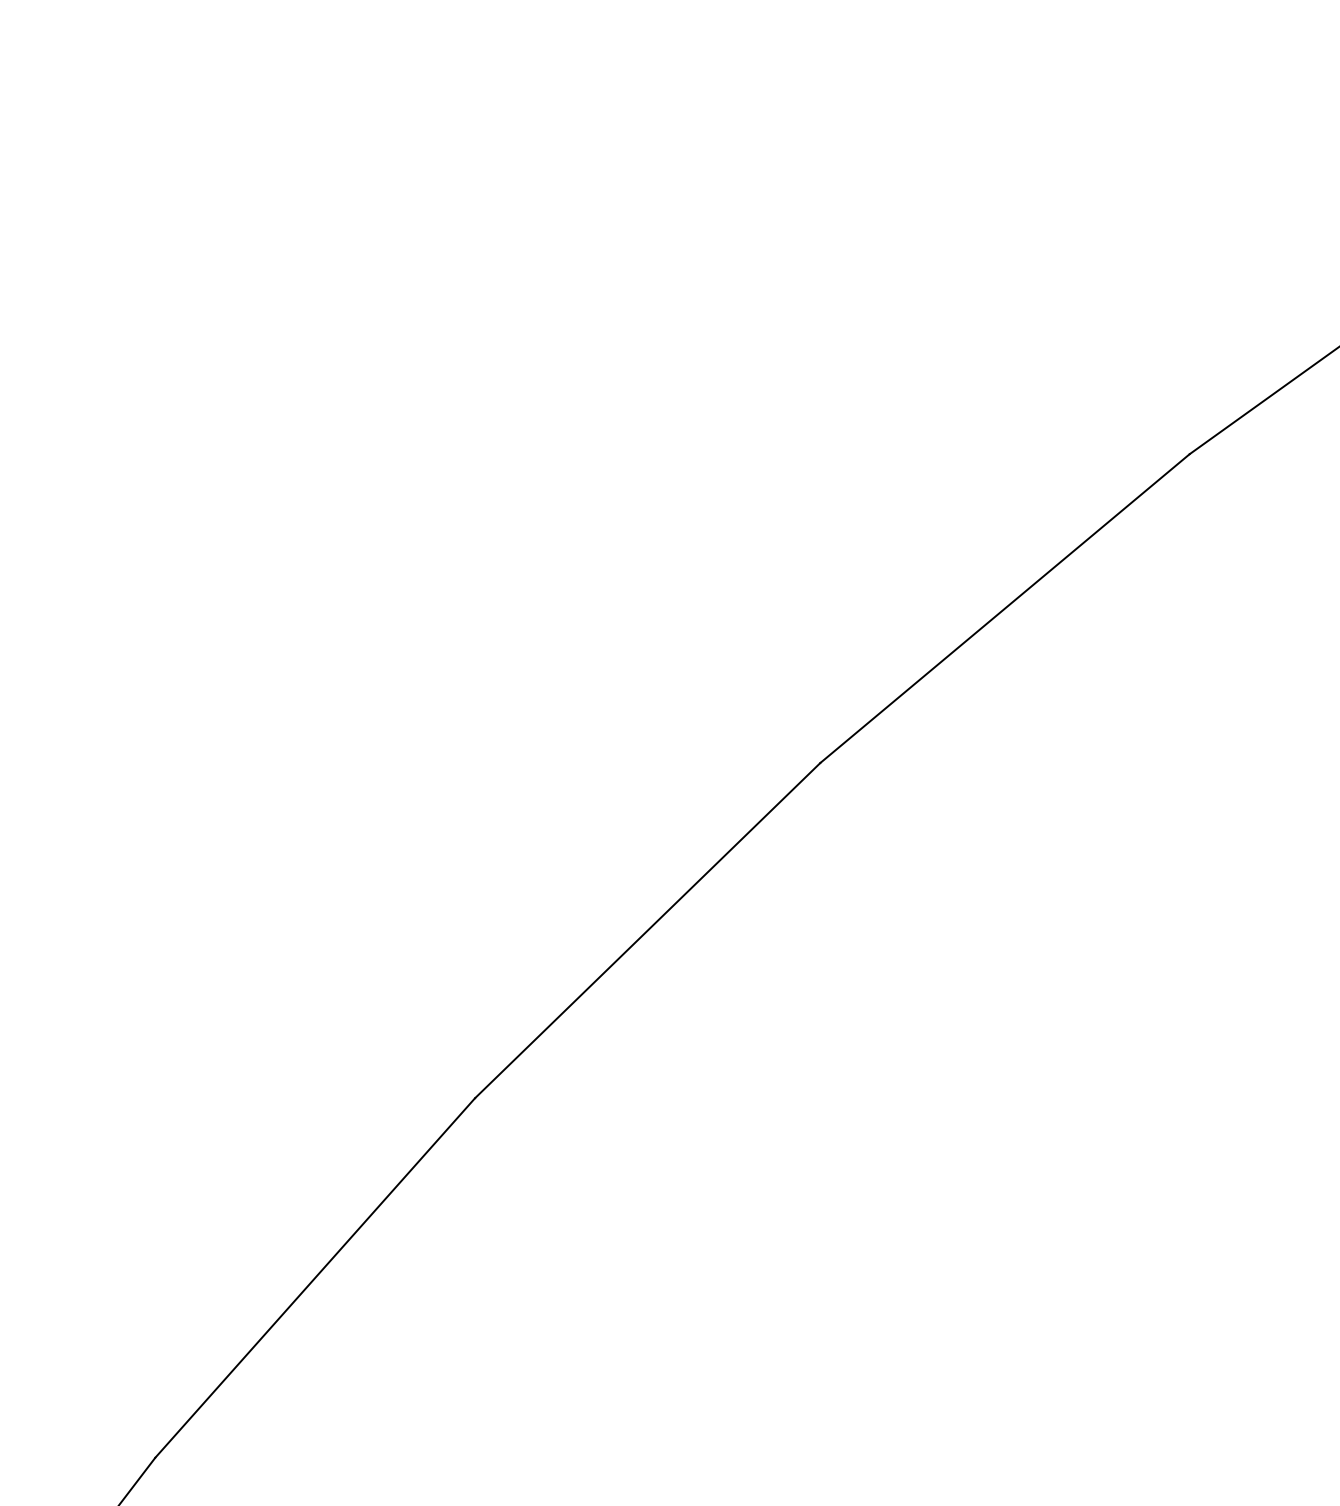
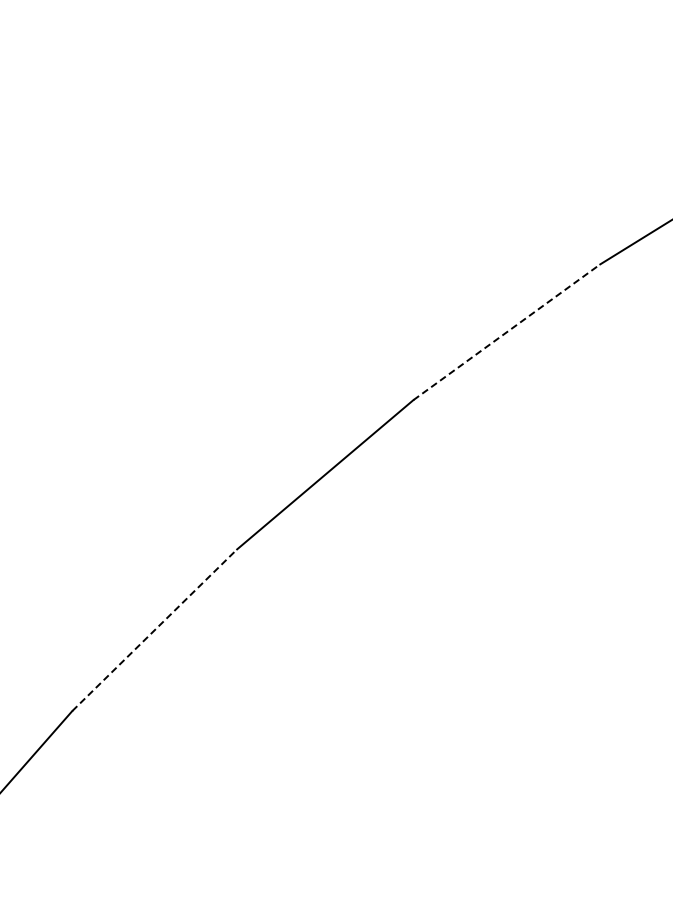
line: (1004, 609) -> (506, 332), solid -> dashed
line: (316, 1276) -> (155, 629), solid -> dashed

